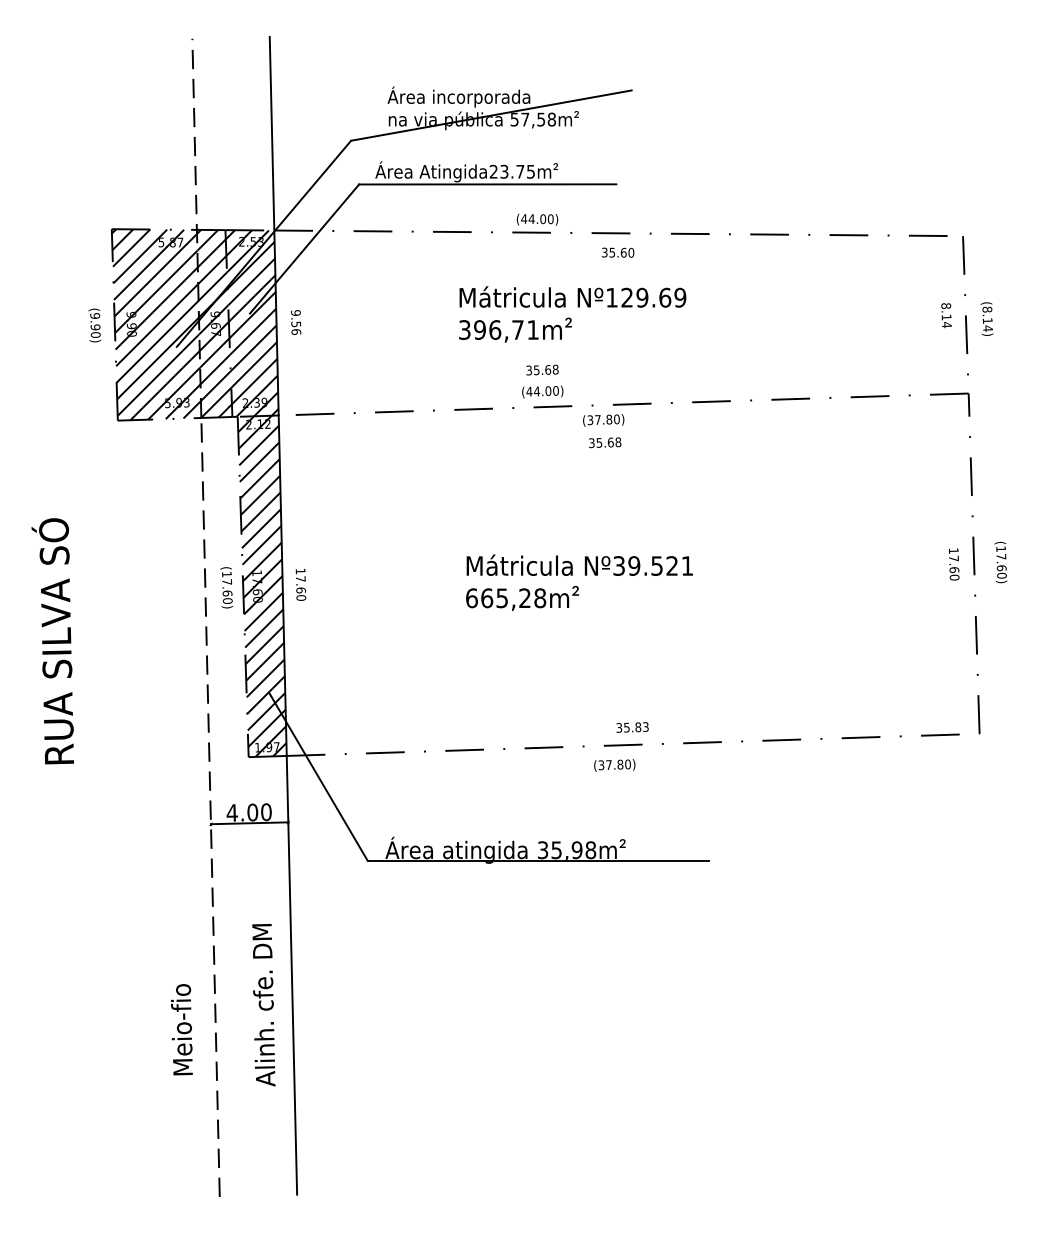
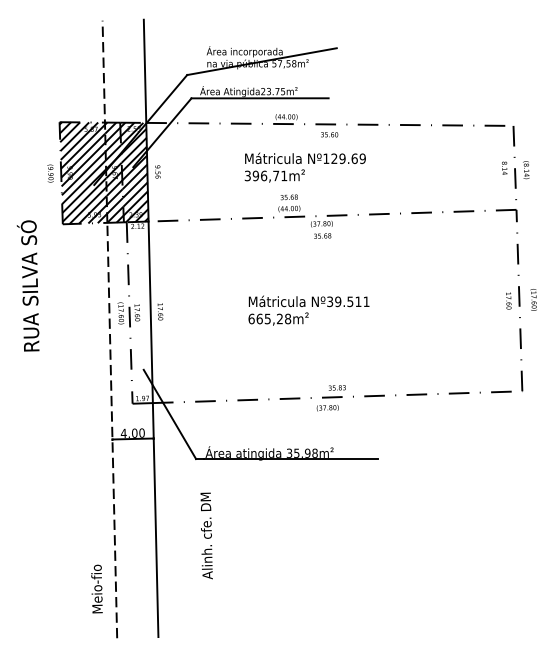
text: (672, 565) -> (358, 301), Nº39.521 -> Nº39.511
hatch: (261, 586) -> (139, 312), removed
text: (51, 640) -> (27, 285), moved
text: (263, 1004) -> (206, 535), moved
text: (180, 1028) -> (96, 588), moved

